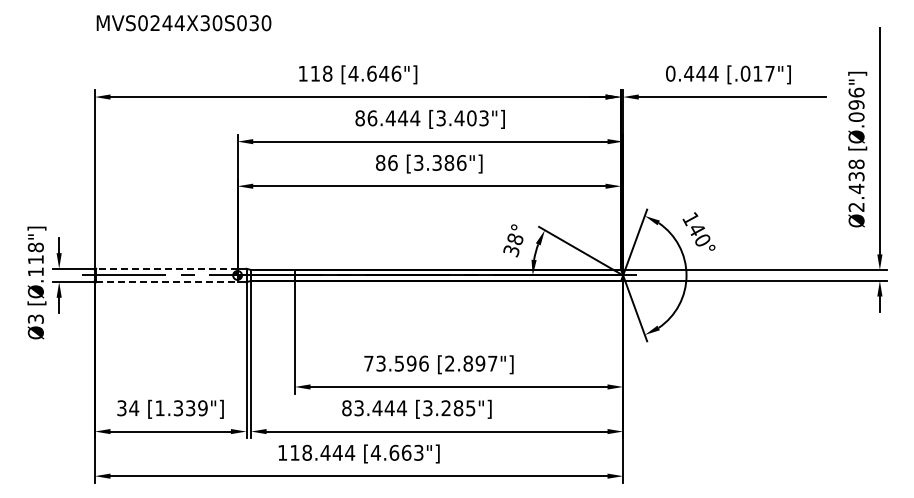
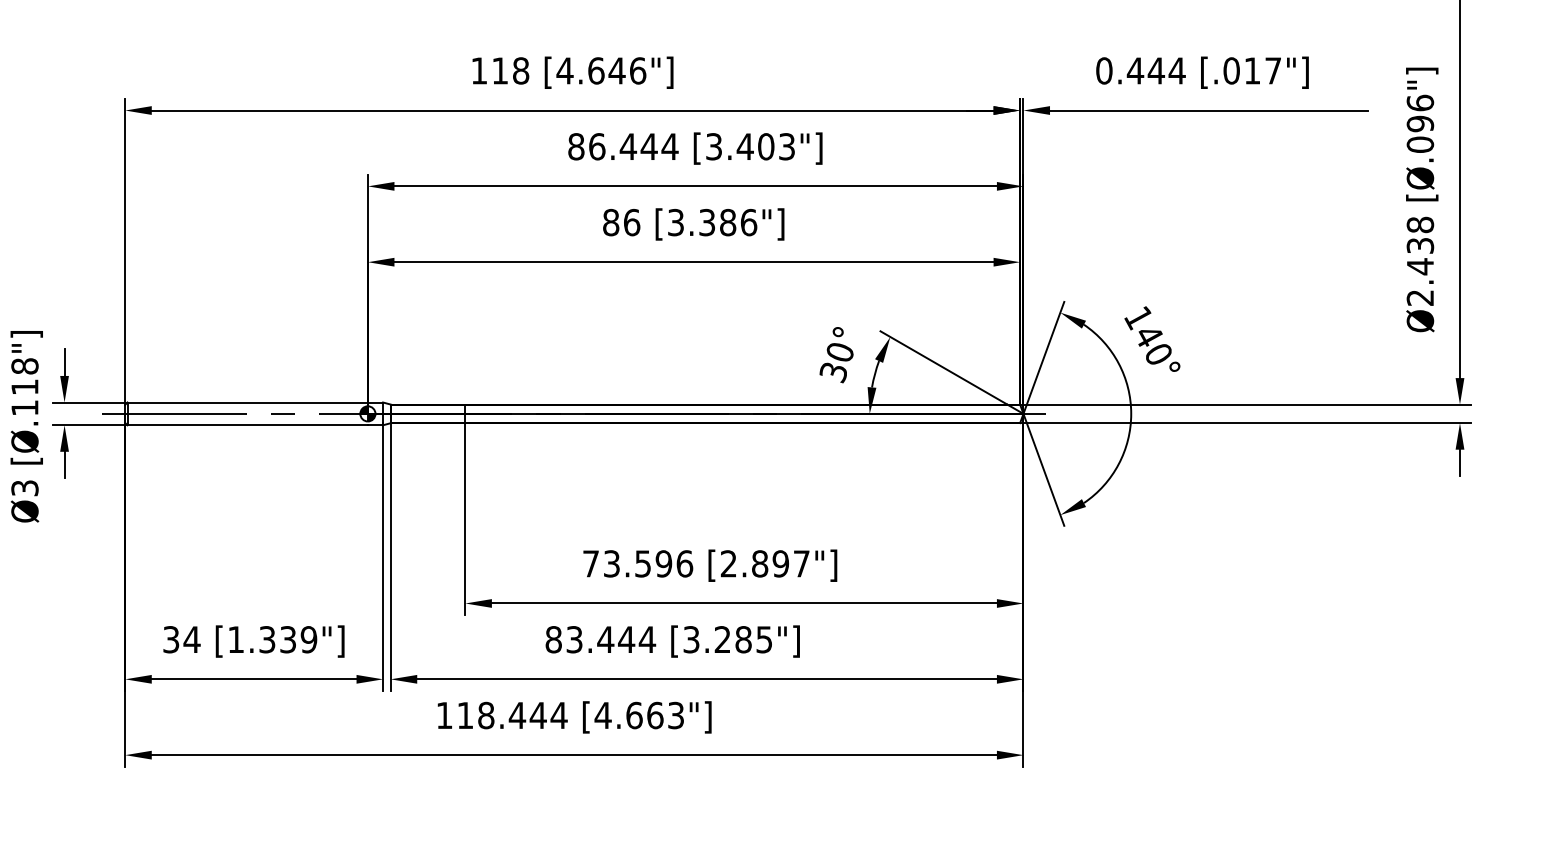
text: (515, 239) -> (840, 352), 38° -> 30°
line: (166, 268) -> (247, 402), dashed -> solid
line: (166, 282) -> (247, 425), dashed -> solid

